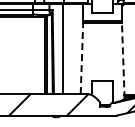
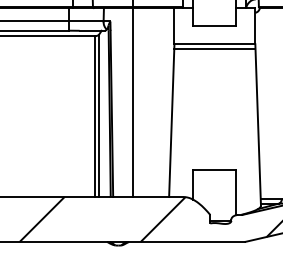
line: (81, 57) -> (170, 120), dashed -> solid
line: (123, 59) -> (258, 124), dashed -> solid

